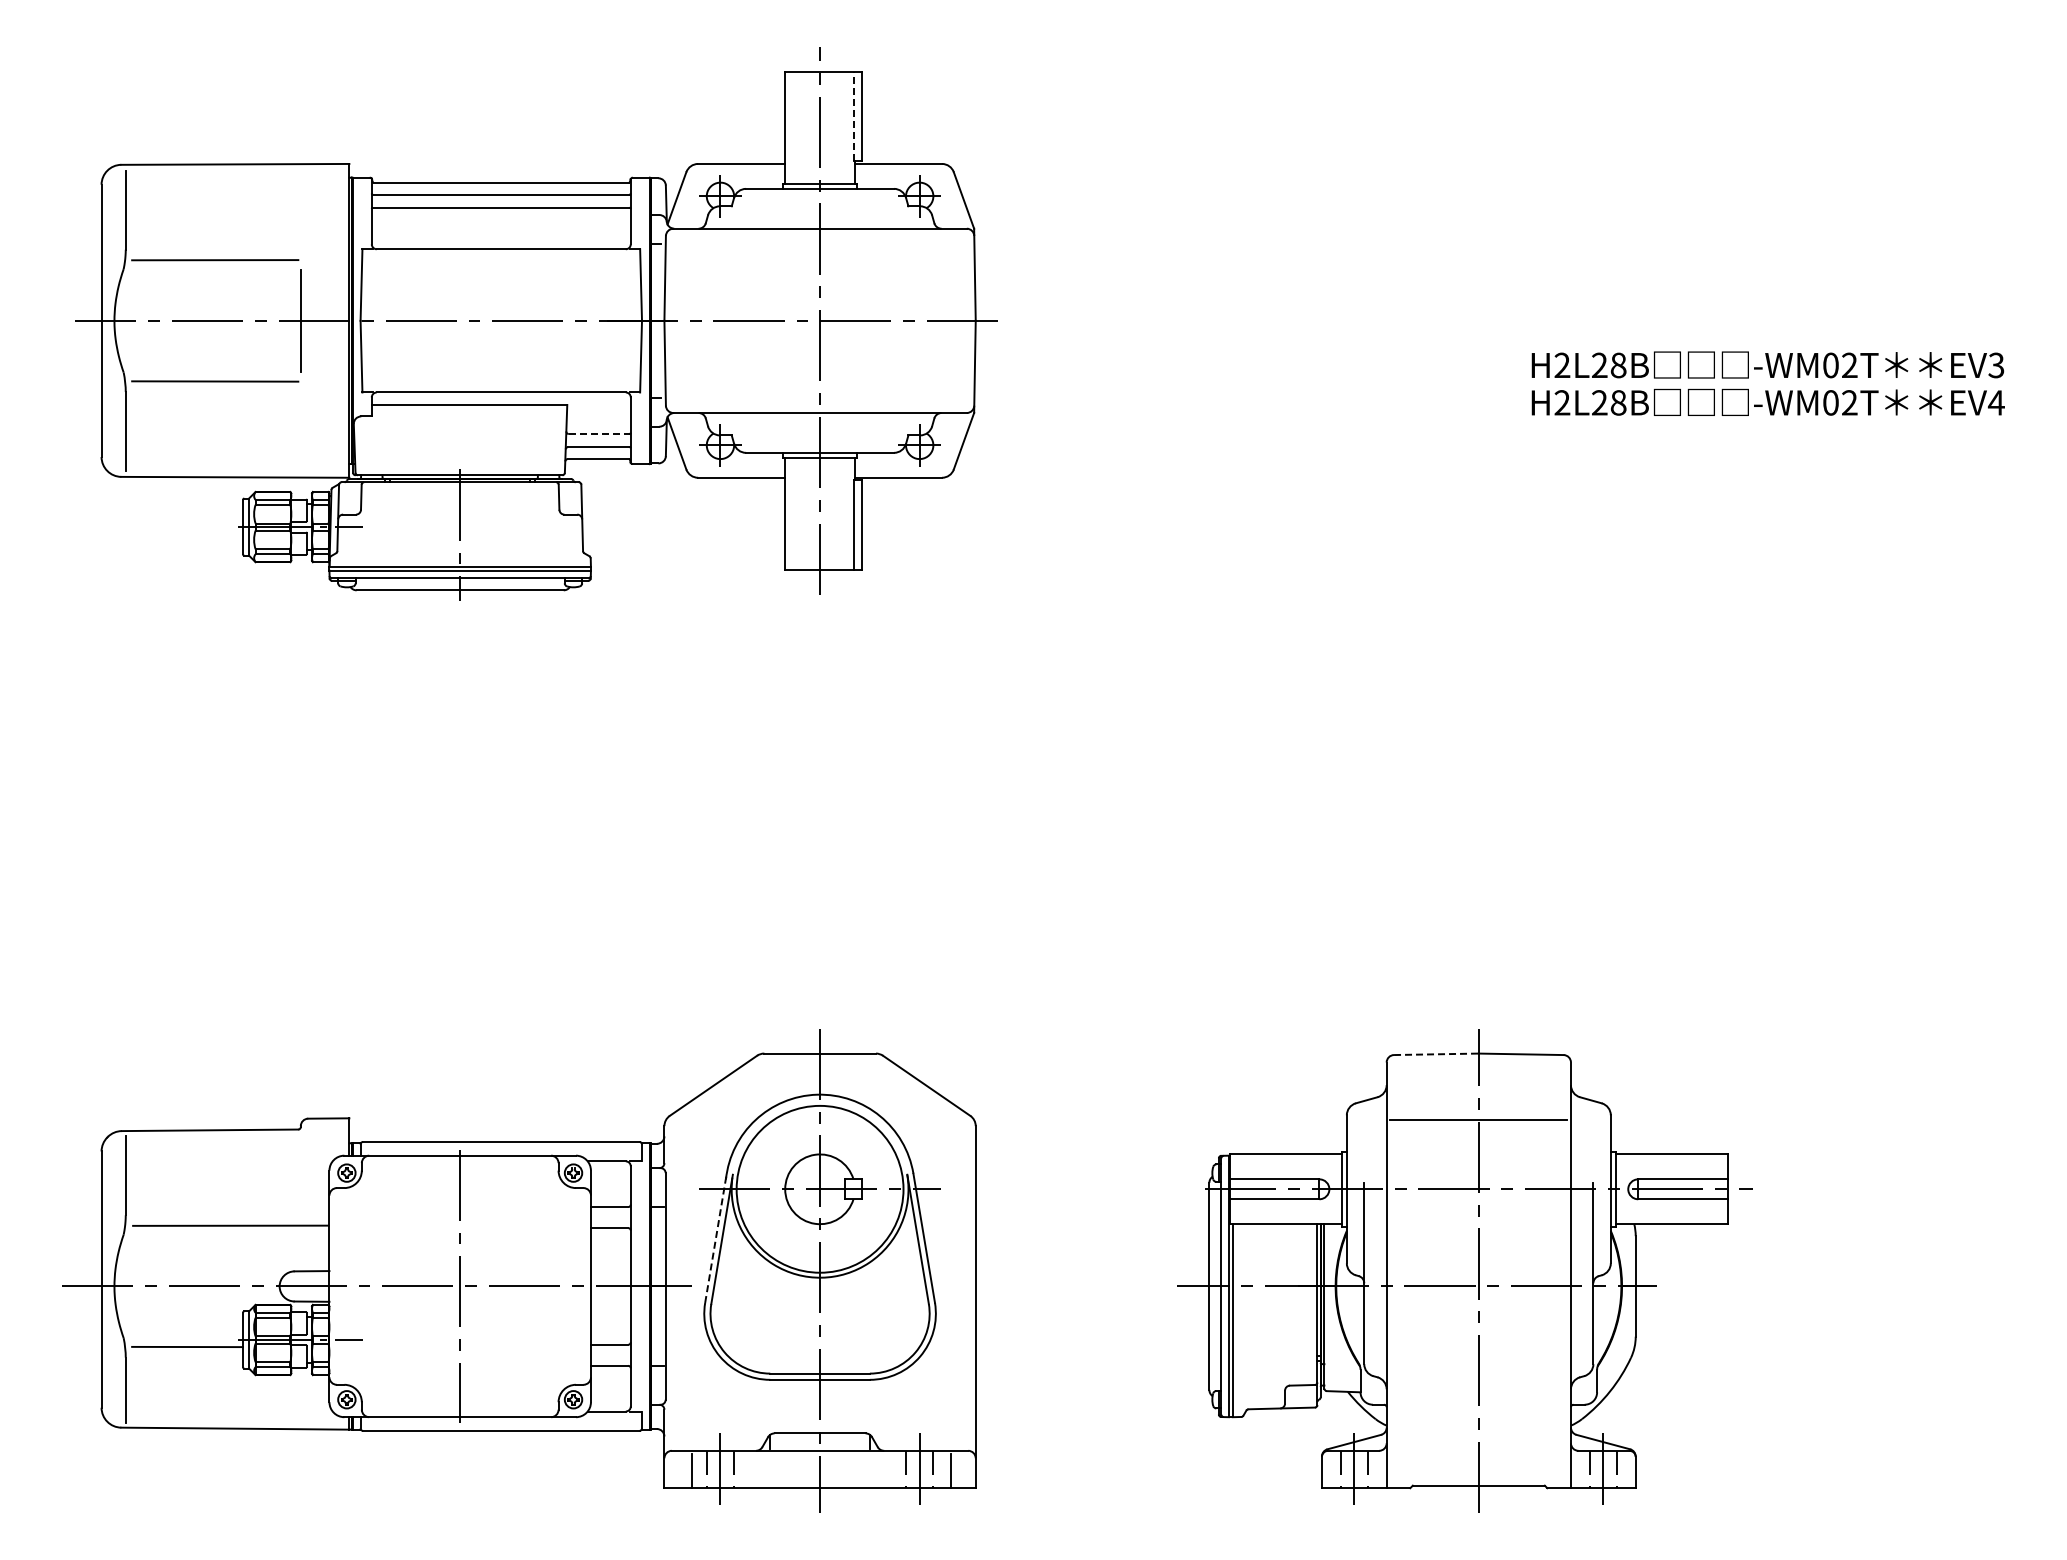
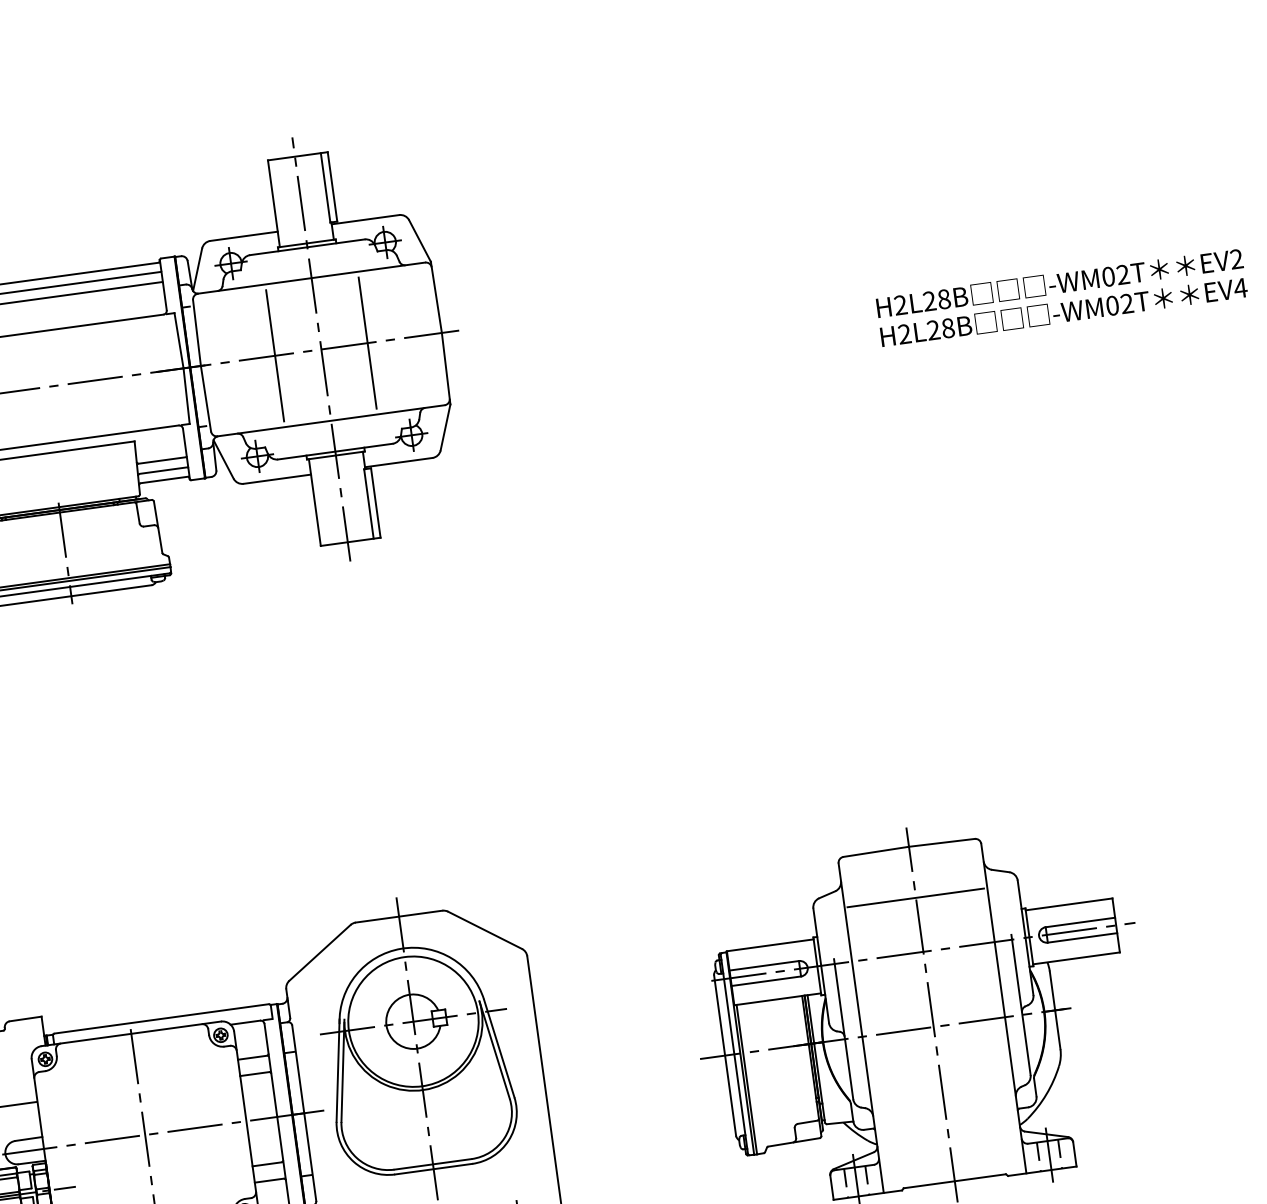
line: (853, 116) -> (325, 187), dashed -> solid
line: (760, 320) -> (275, 355), added
line: (879, 320) -> (367, 342), added
text: (1996, 365) -> (1236, 259), EV3 -> EV2
line: (599, 434) -> (162, 460), dashed -> solid
line: (1436, 1054) -> (876, 851), dashed -> solid
line: (715, 1238) -> (337, 1070), dashed -> solid

